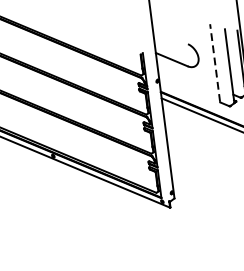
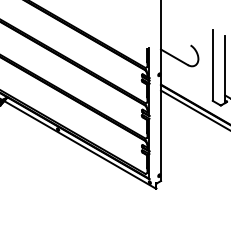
line: (214, 62) -> (212, 64), dashed -> solid

